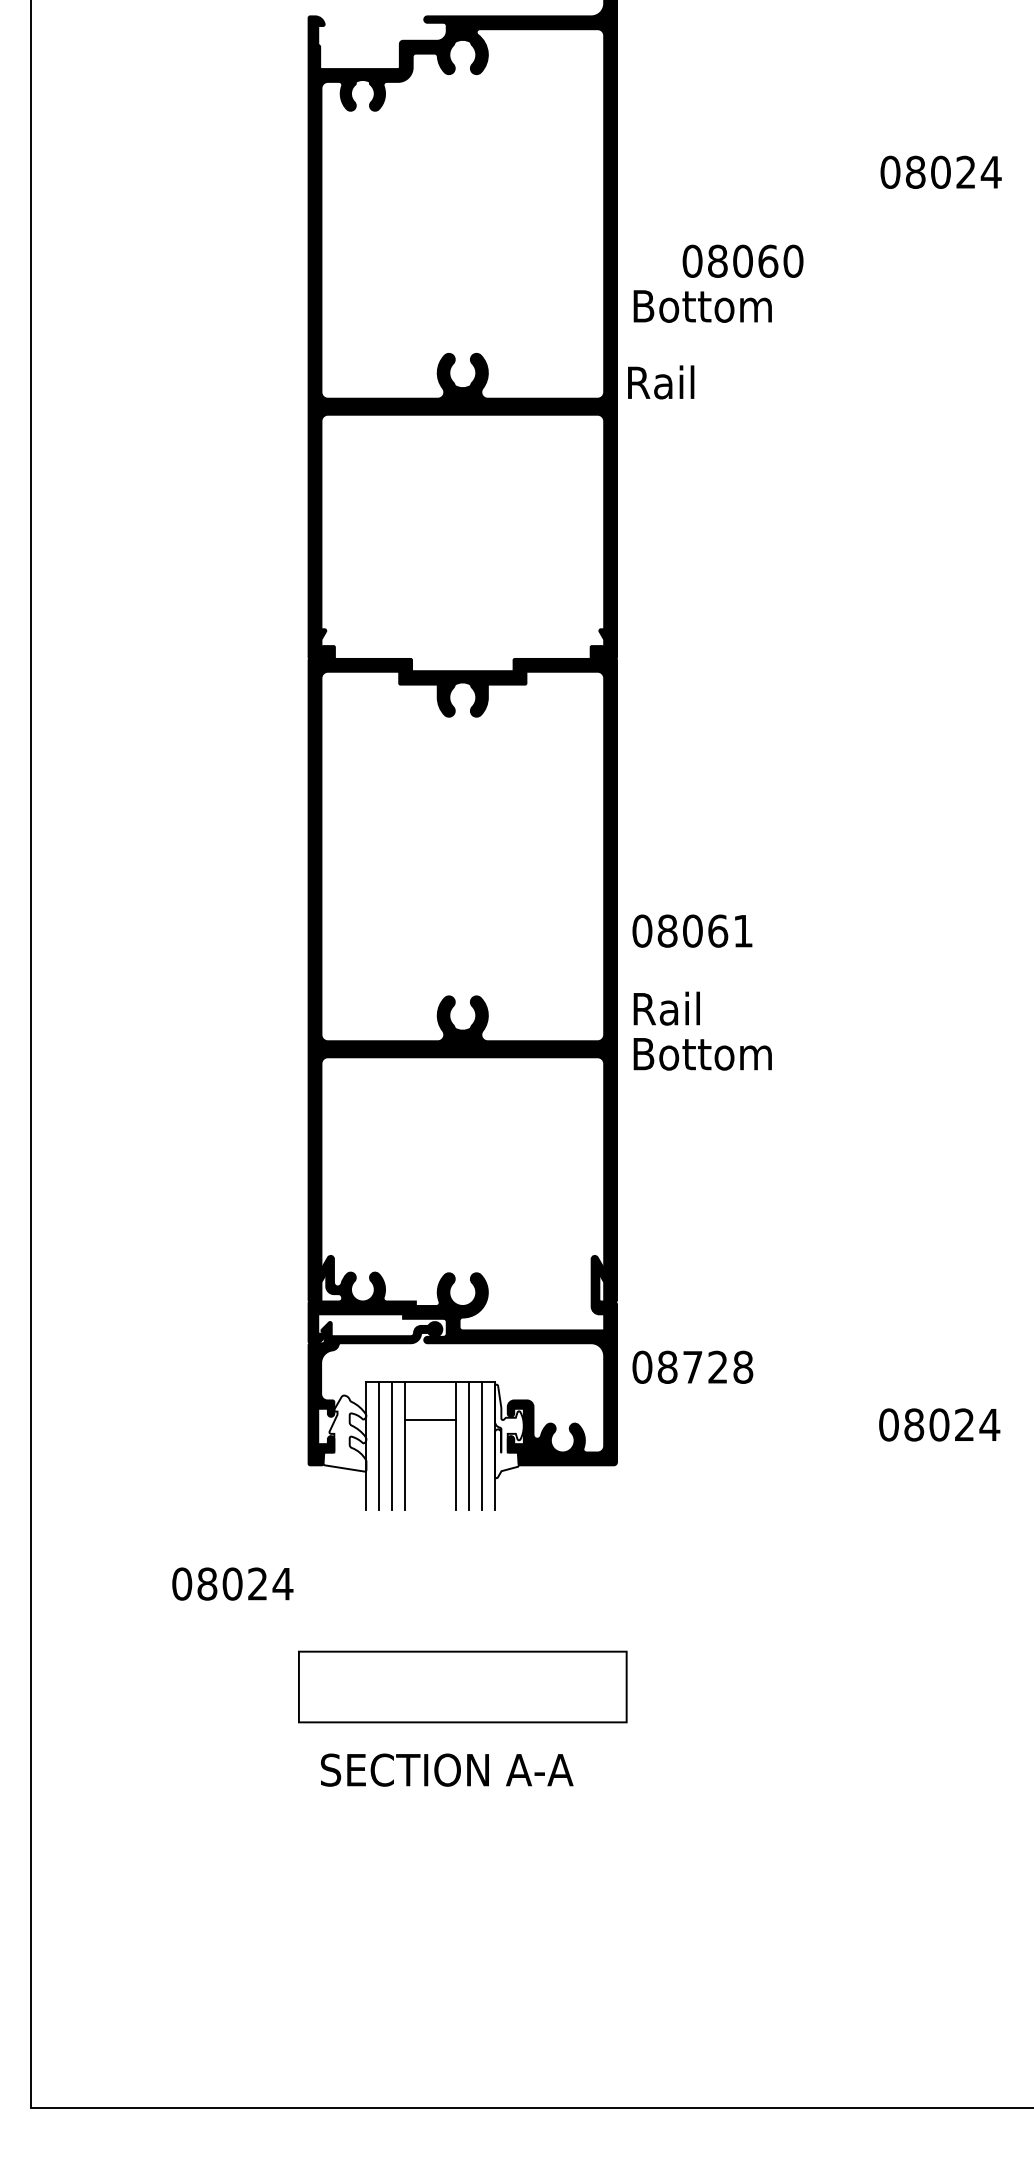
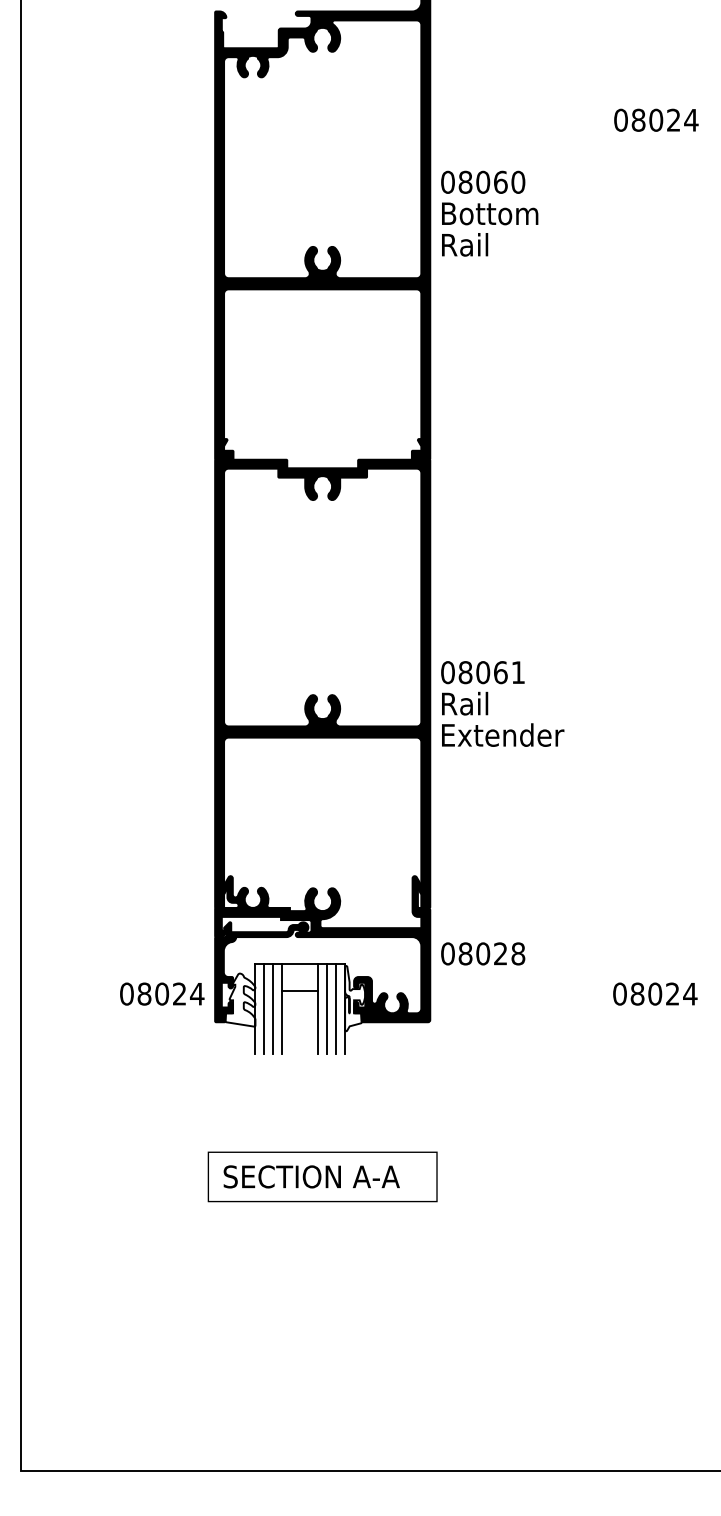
text: (743, 260) -> (483, 181), moved
text: (661, 381) -> (465, 244), moved
text: (691, 930) -> (482, 672), moved
text: (727, 1052) -> (507, 734), Bottom -> Extender
text: (693, 1366) -> (483, 953), 08728 -> 08028
text: (233, 1583) -> (162, 993), moved
text: (446, 1769) -> (311, 1176), moved

